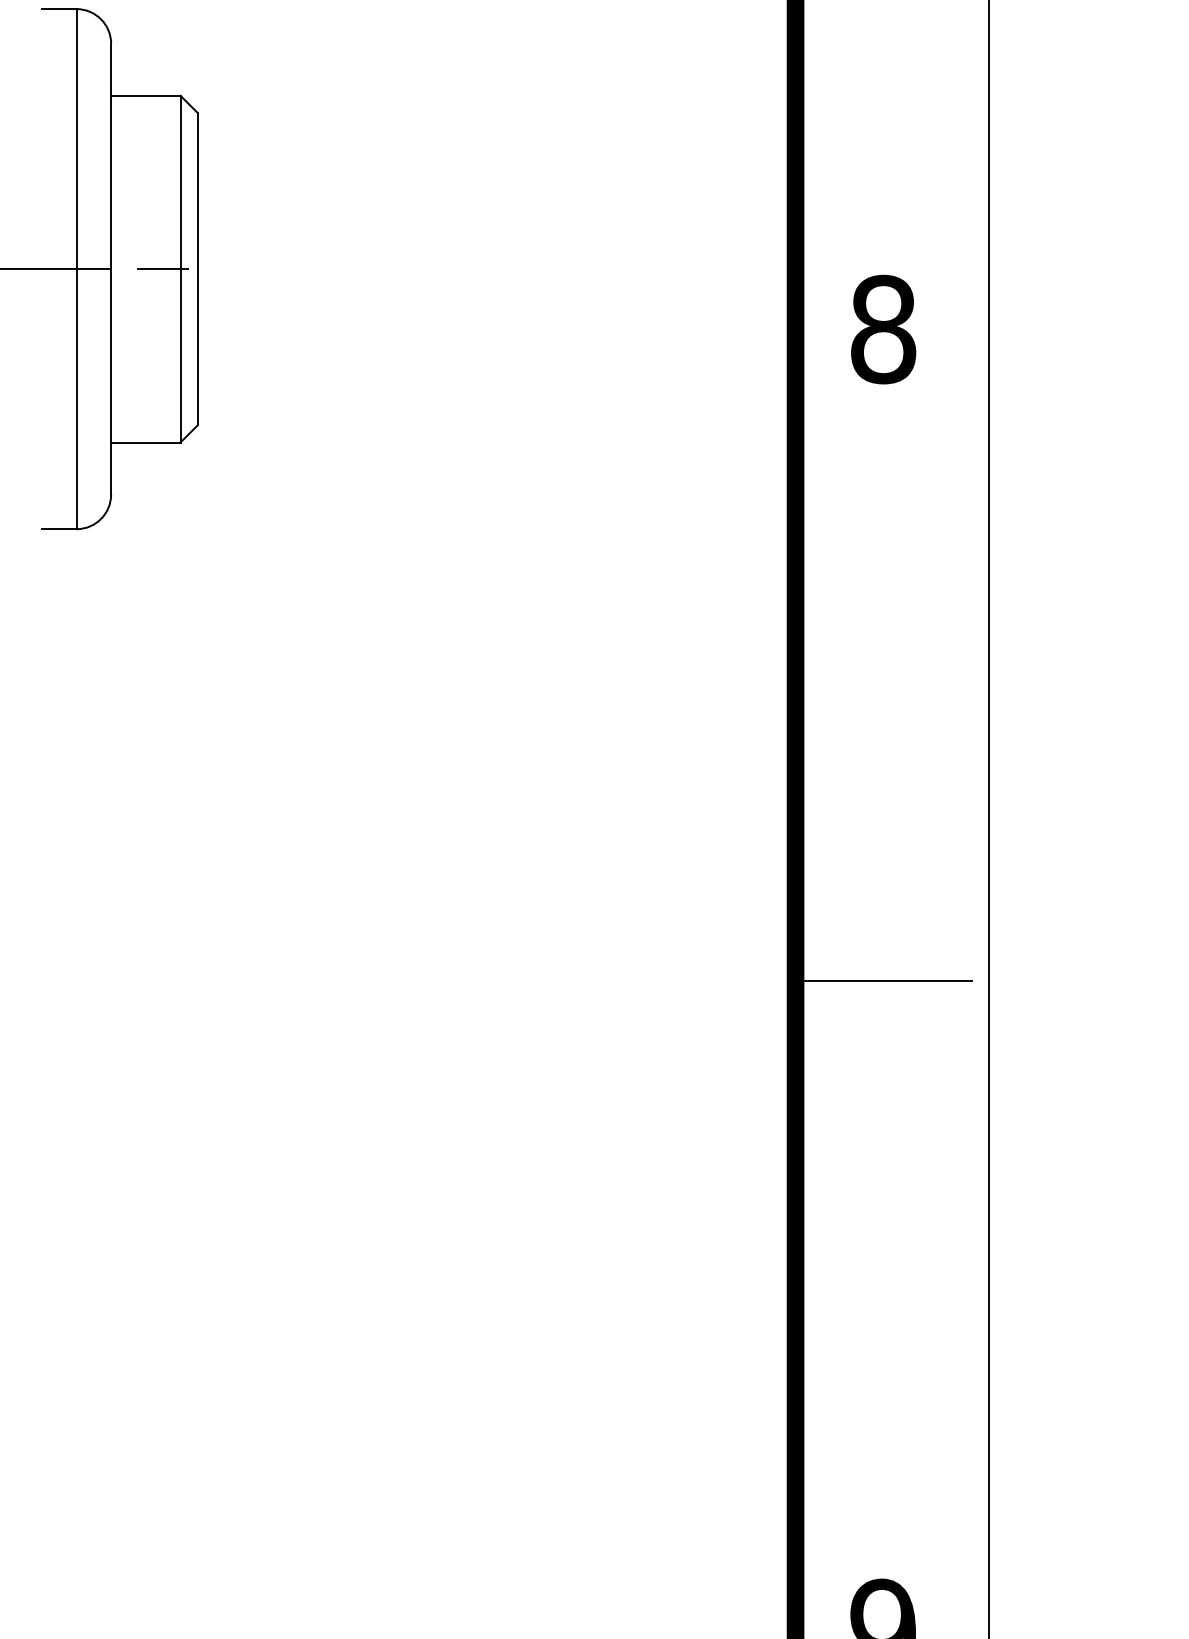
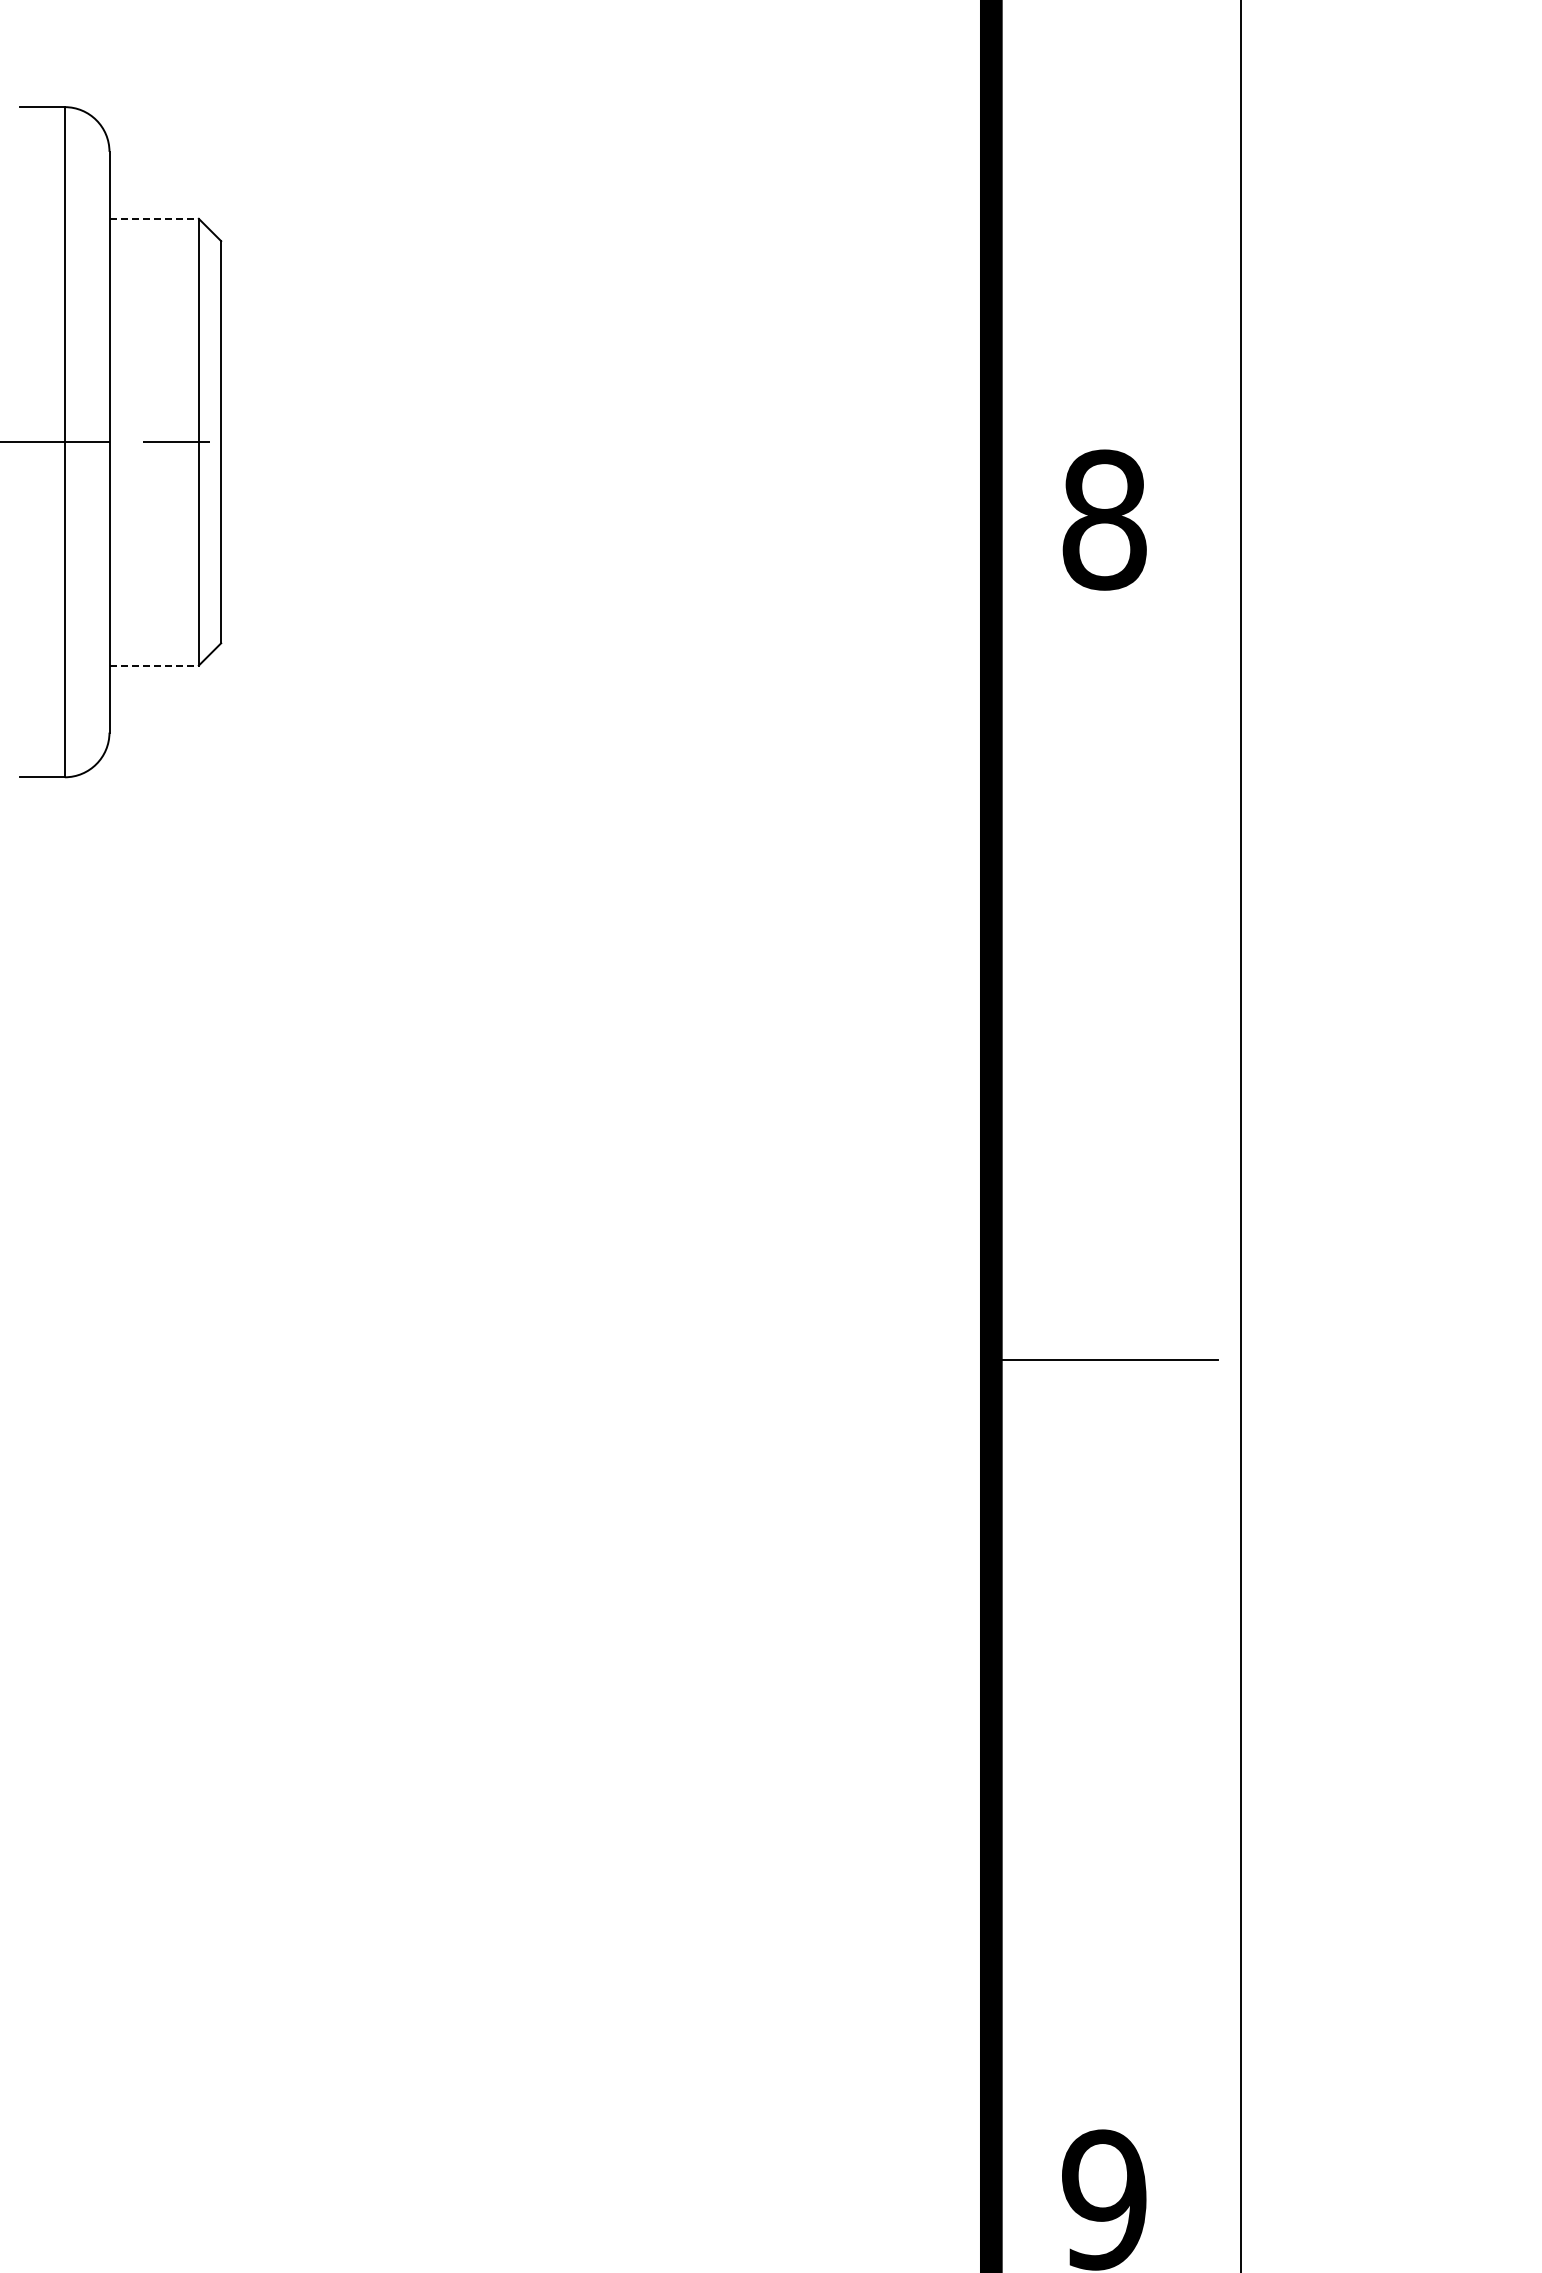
line: (146, 95) -> (154, 218), solid -> dashed
line: (146, 442) -> (154, 665), solid -> dashed

